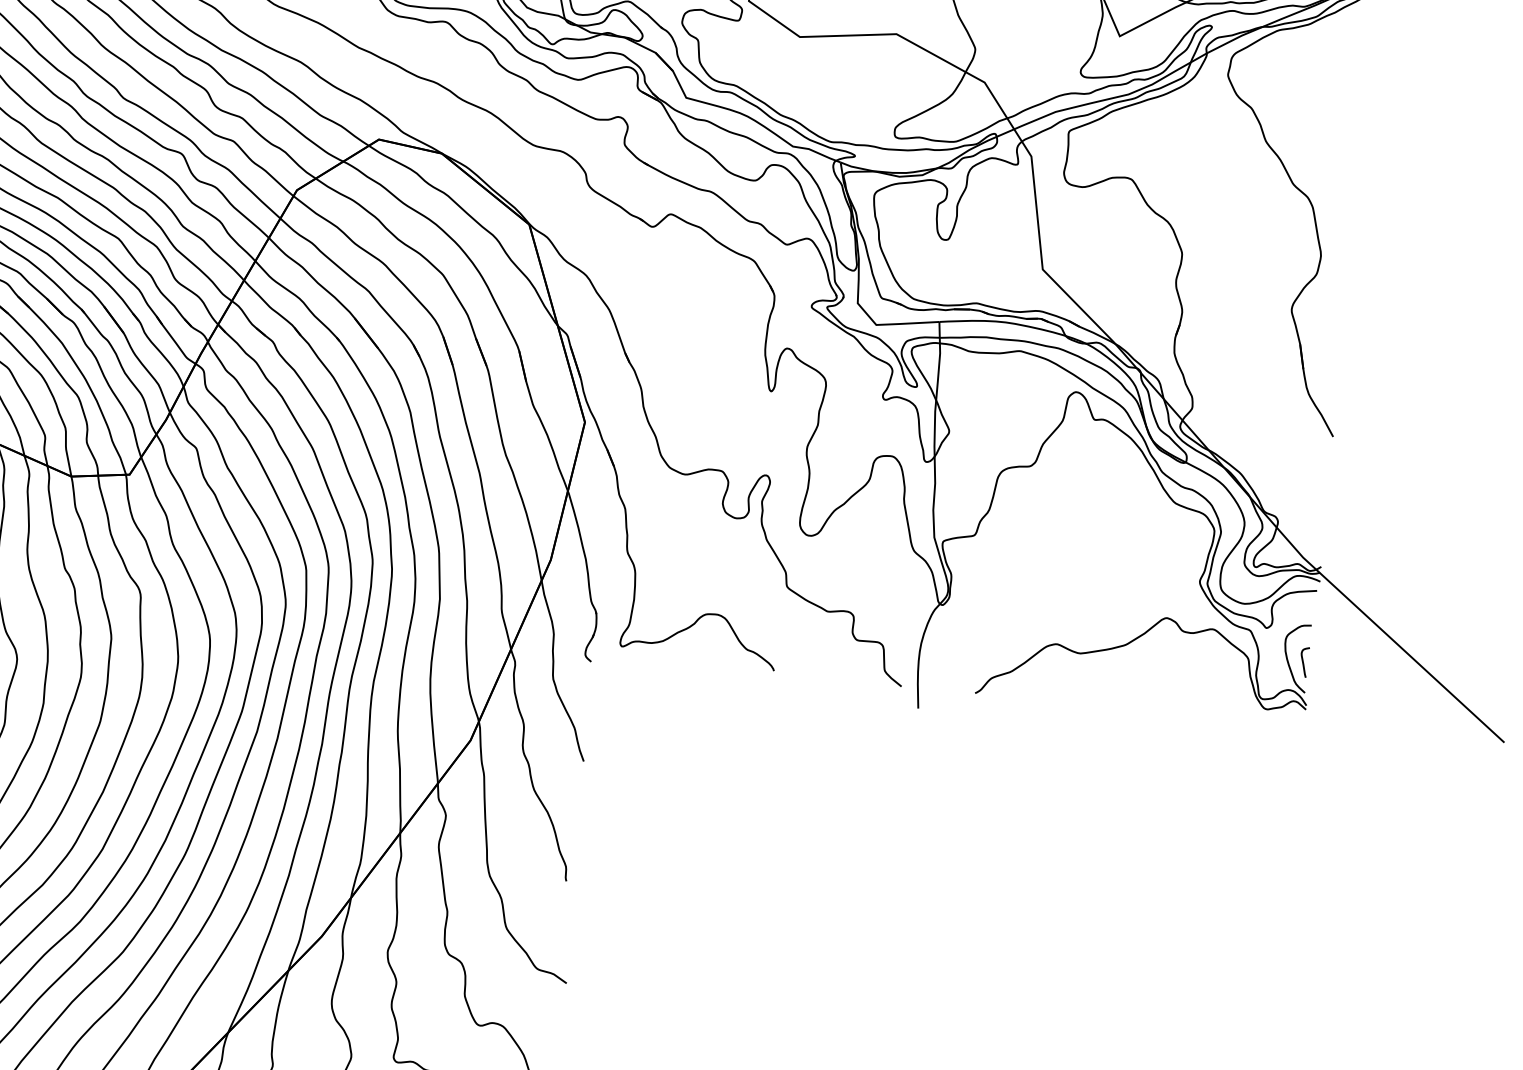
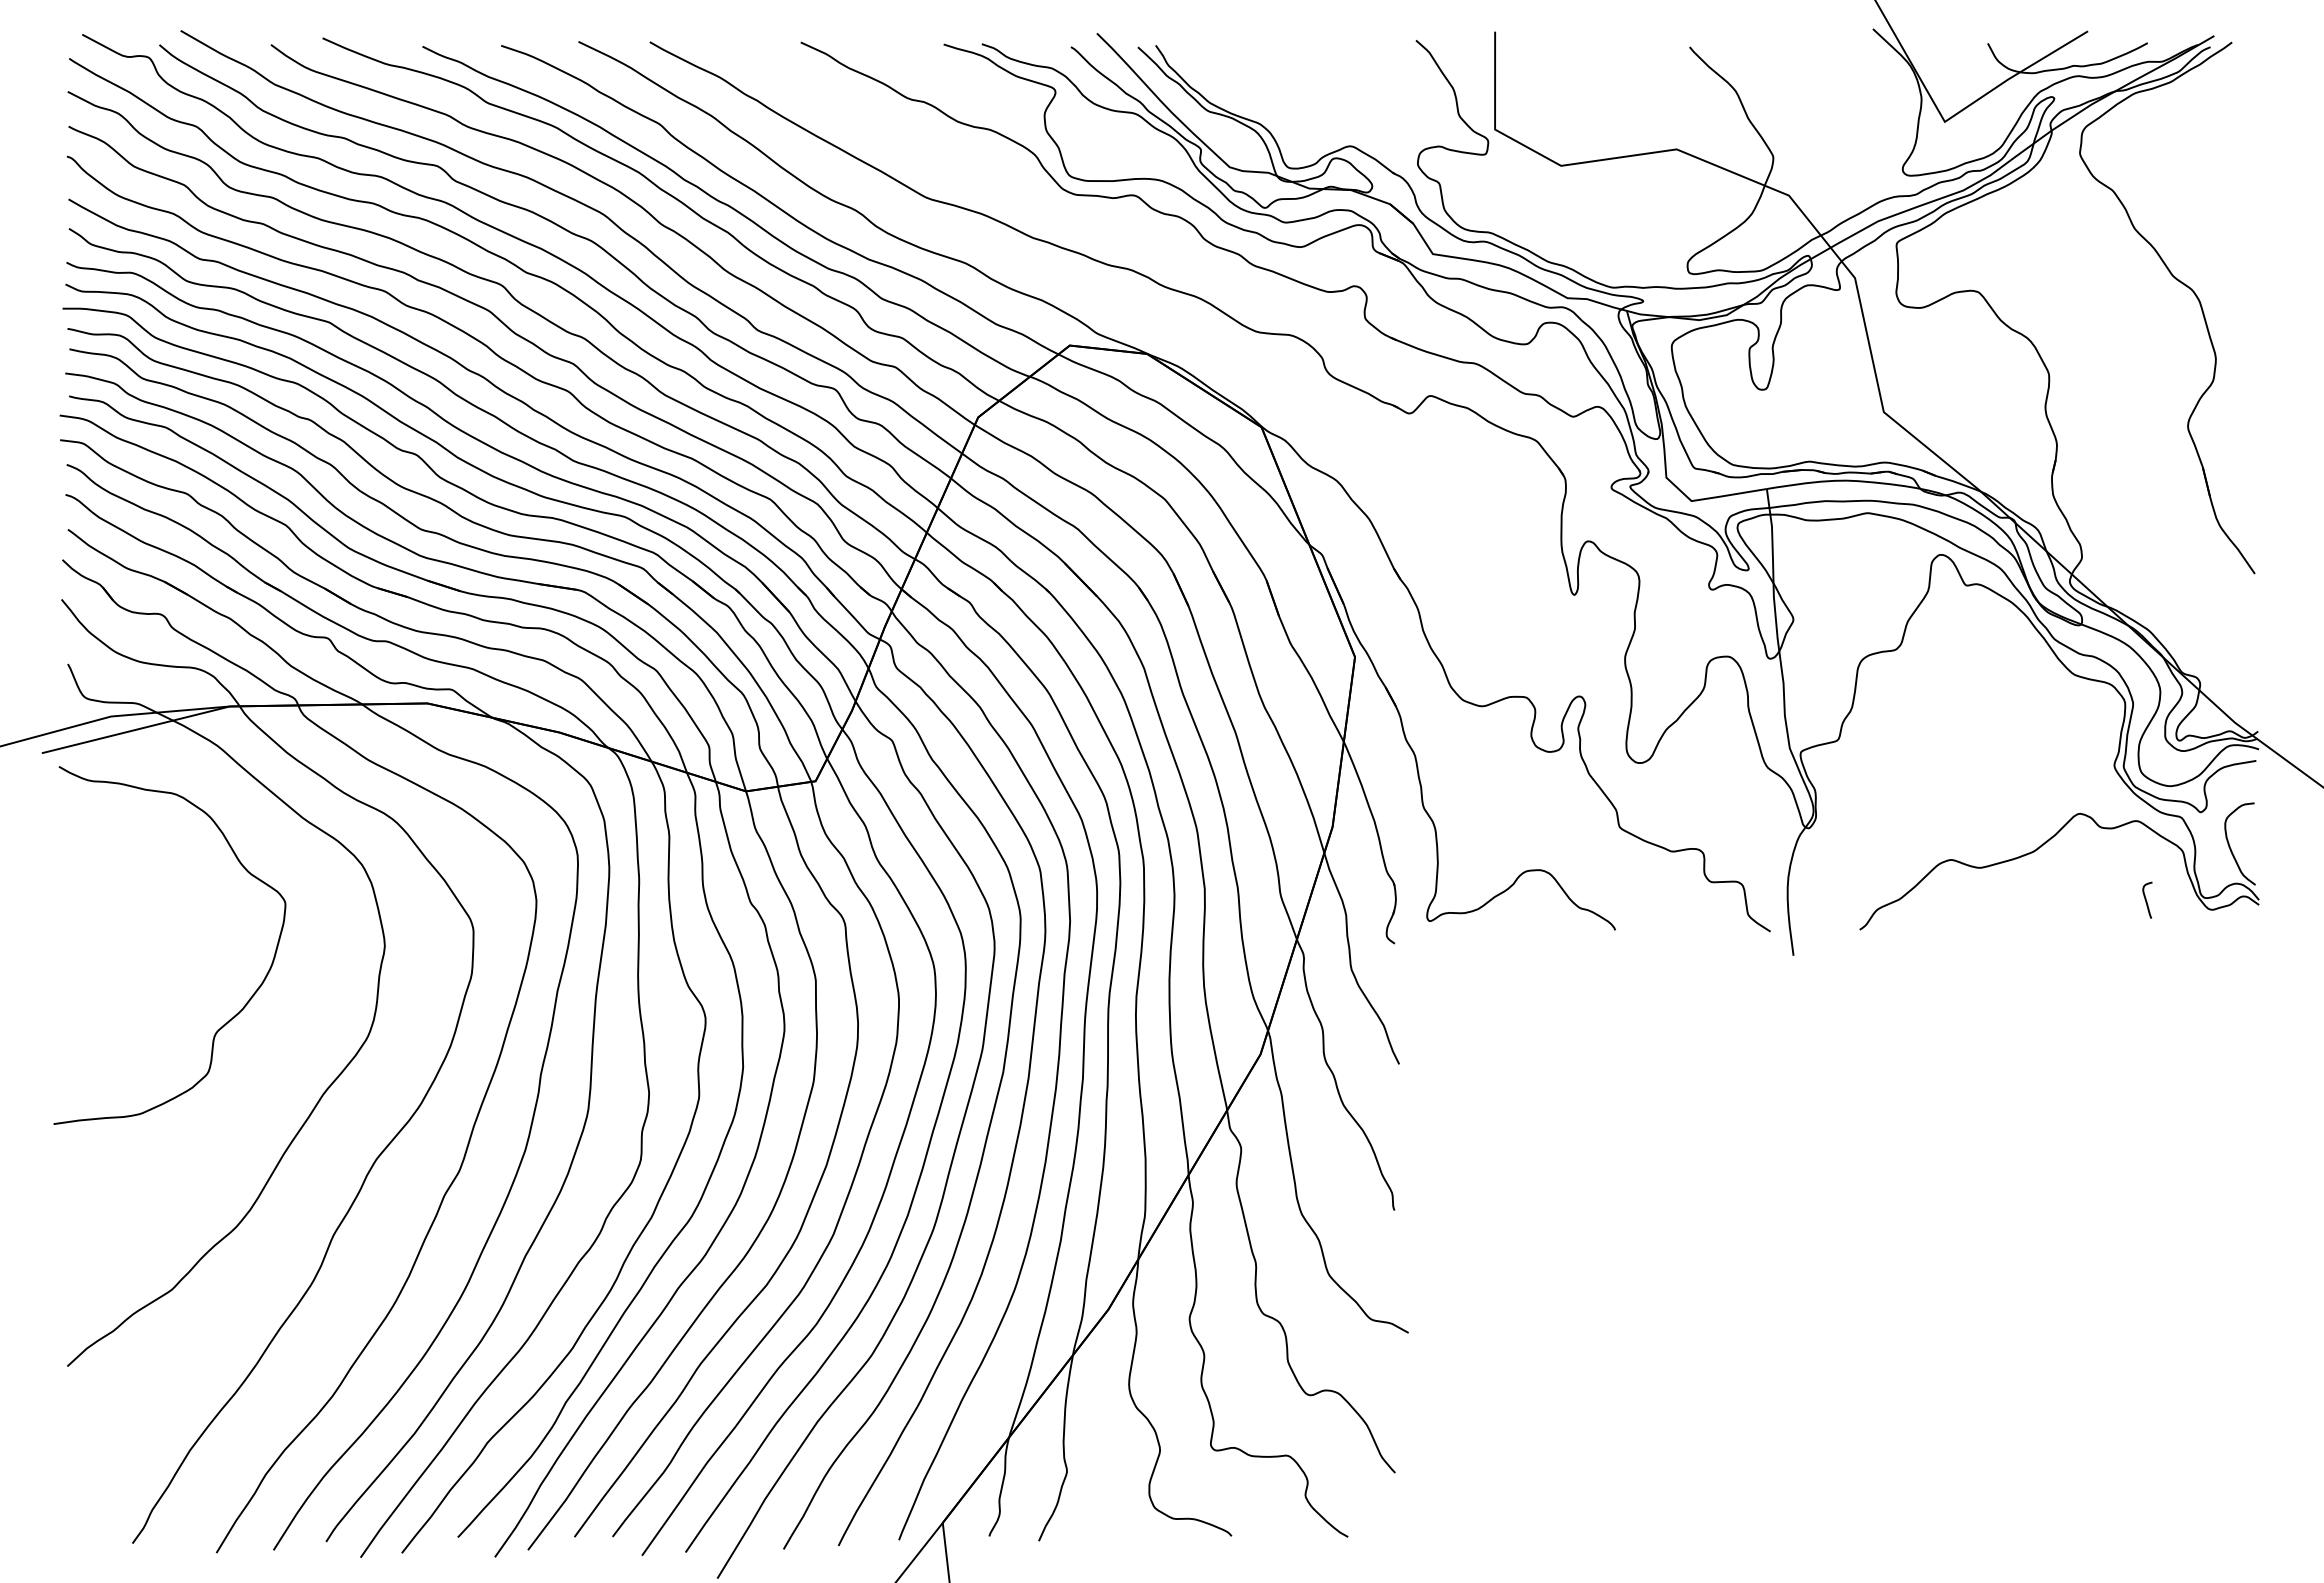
curve: (1303, 661) -> (2146, 899), moved

